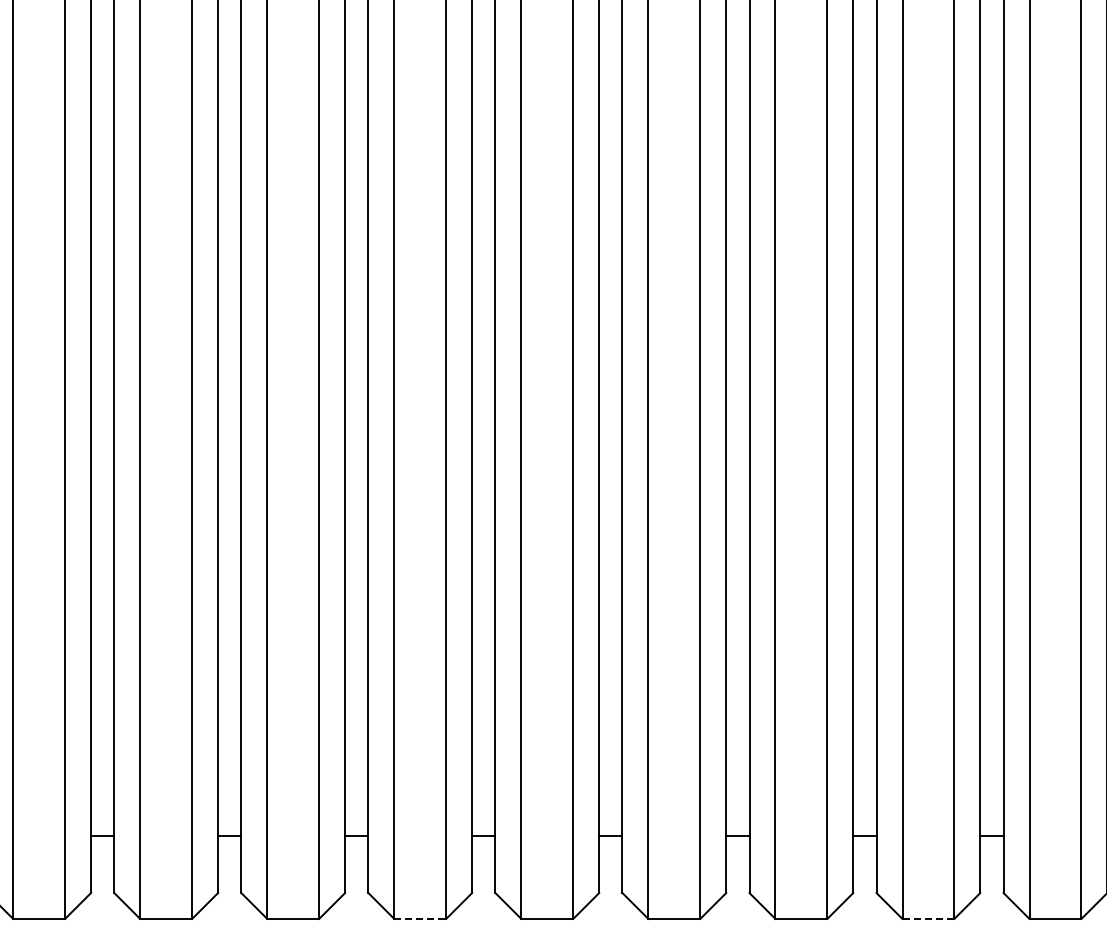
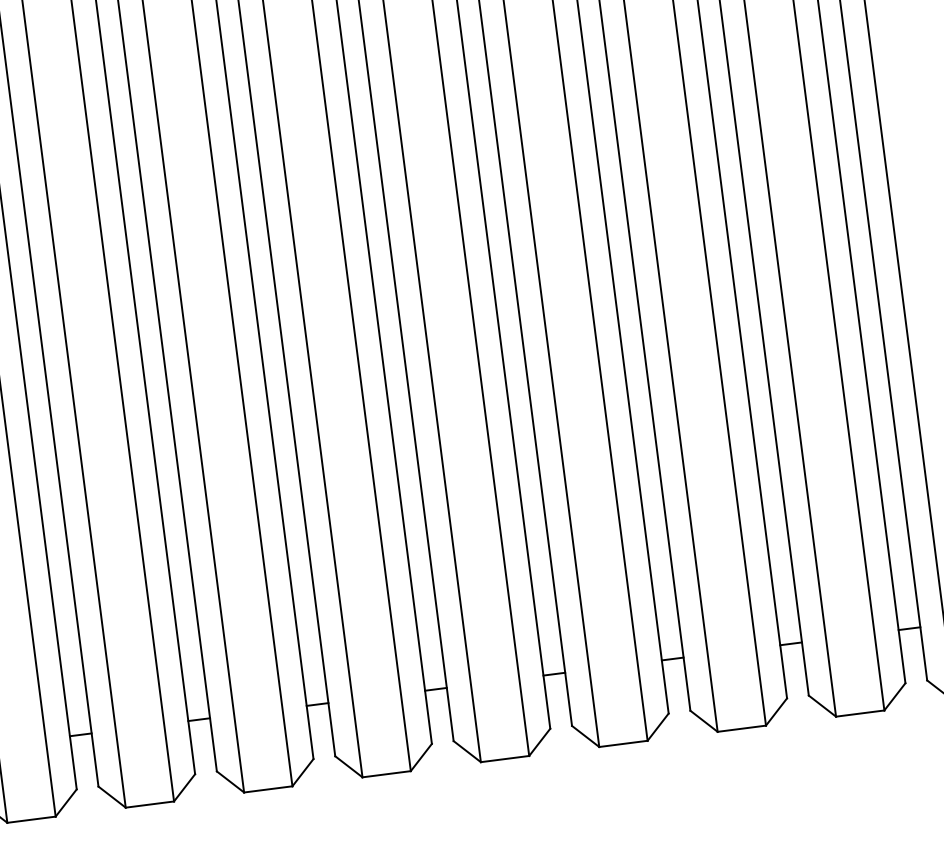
line: (420, 918) -> (268, 788), dashed -> solid
line: (928, 918) -> (741, 728), dashed -> solid

